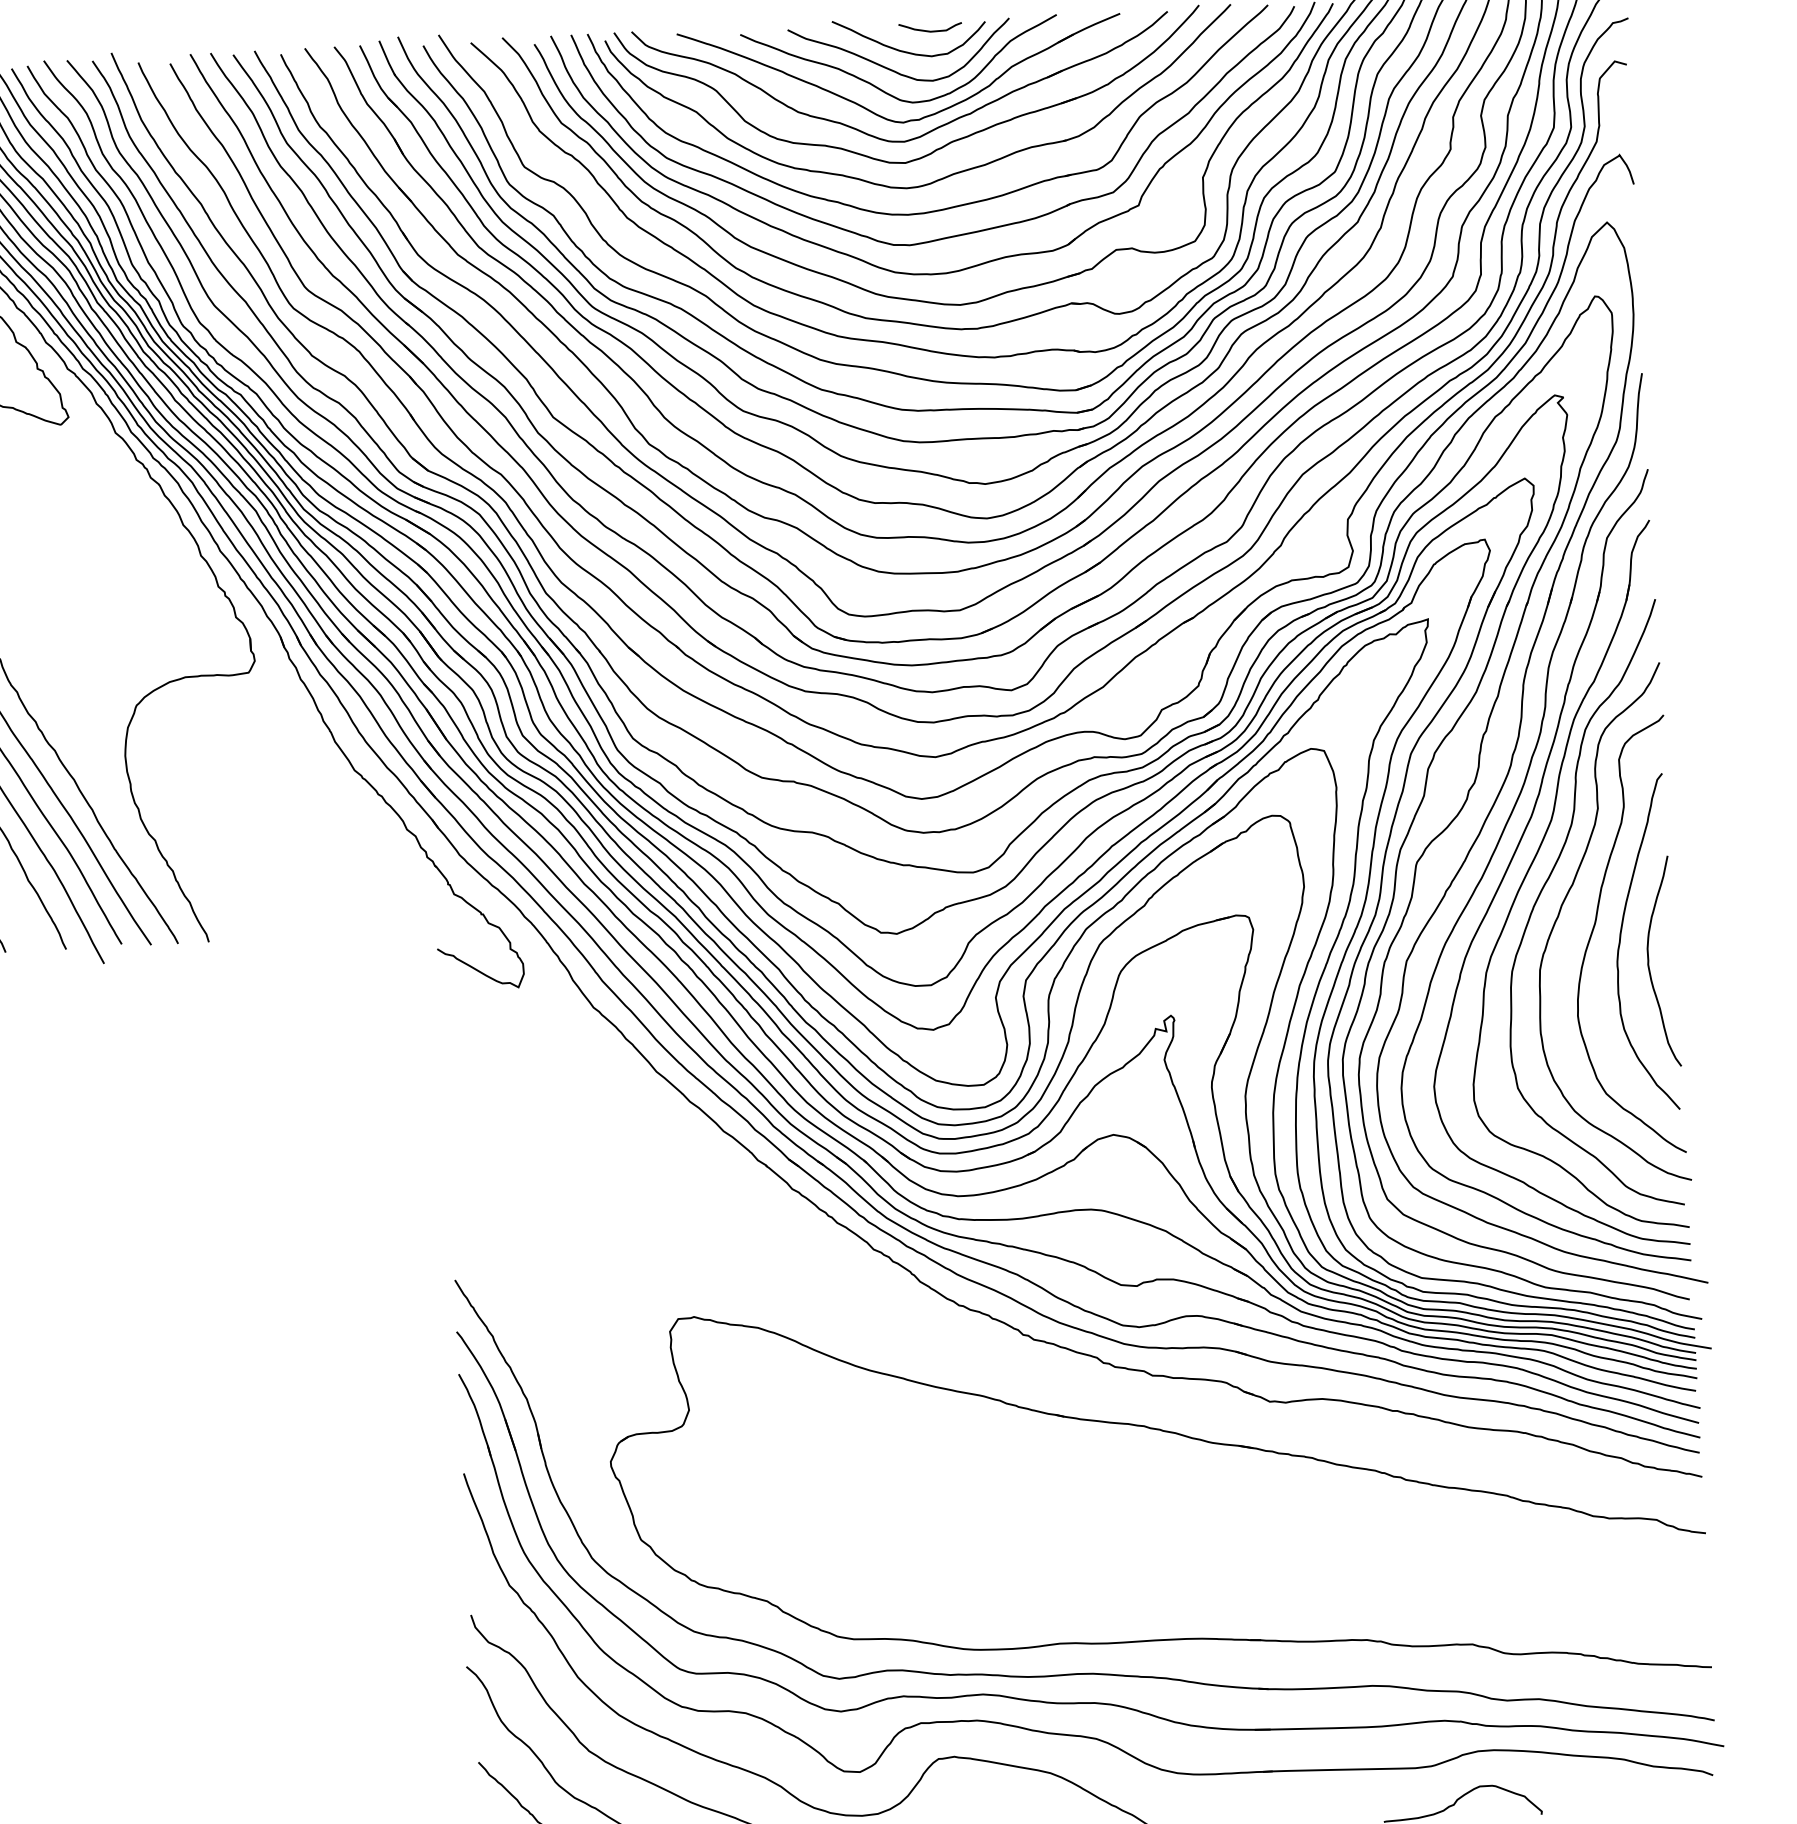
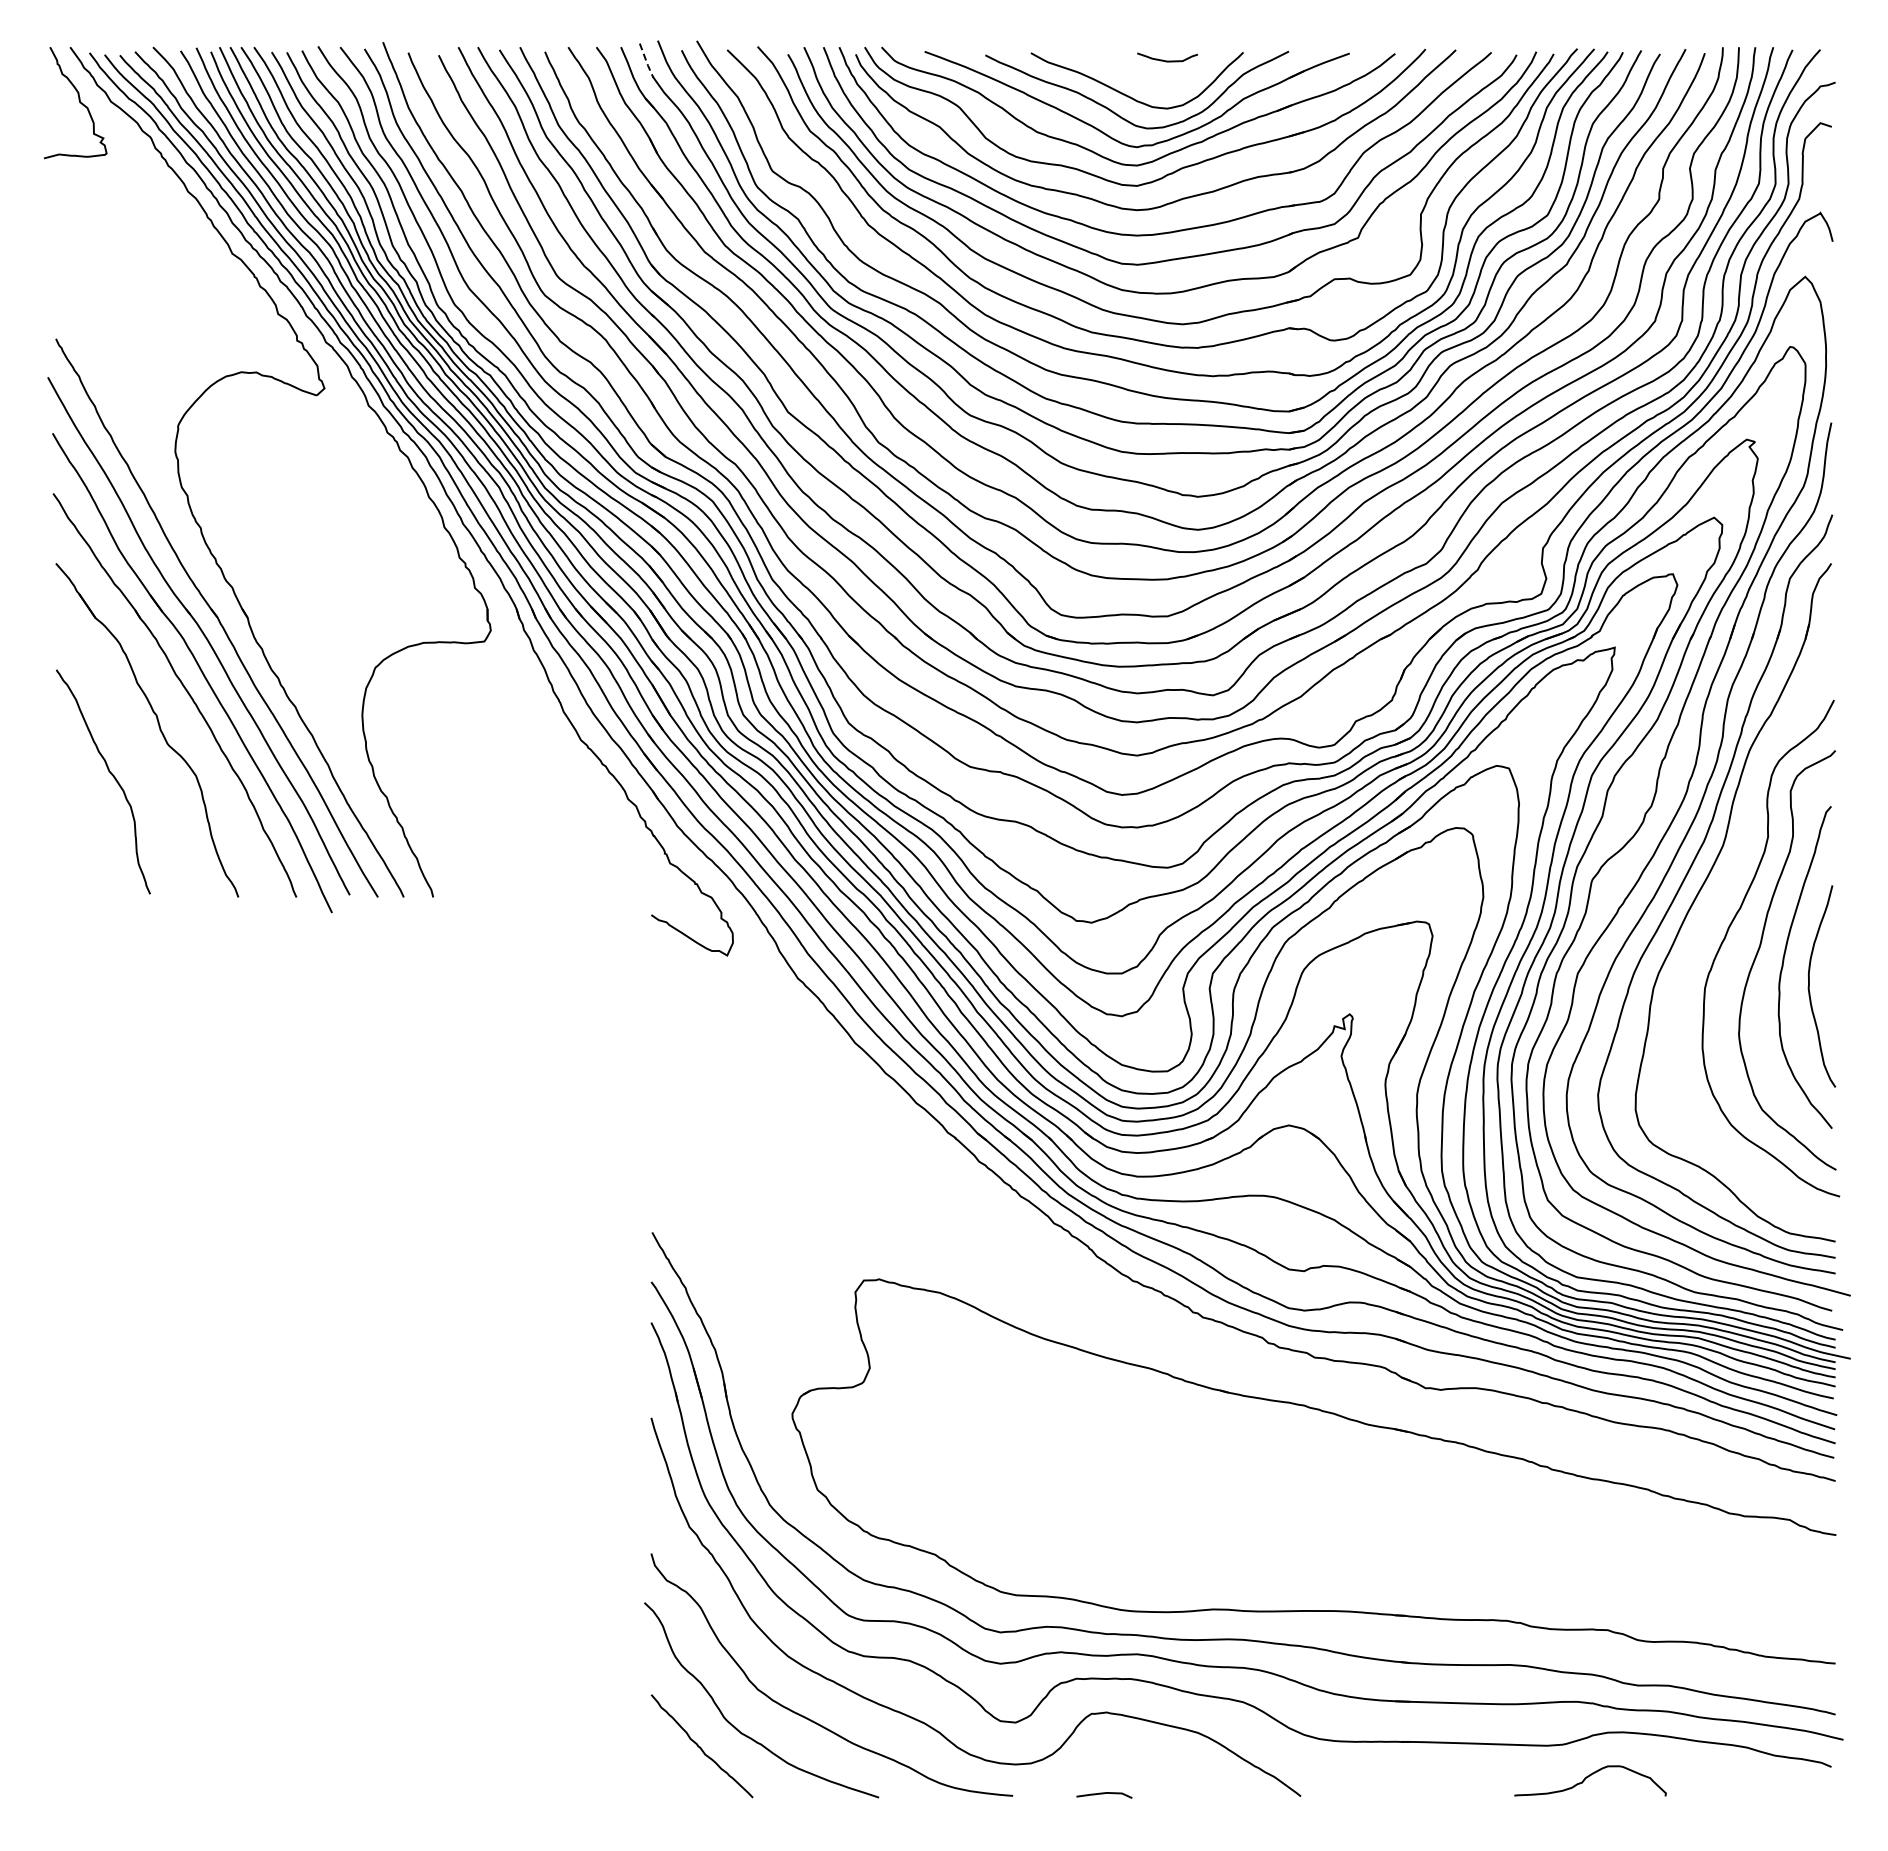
curve: (904, 50) -> (1141, 78), removed
line: (387, 60) -> (646, 62), solid -> dashed
curve: (1546, 883) -> (1715, 906), removed

